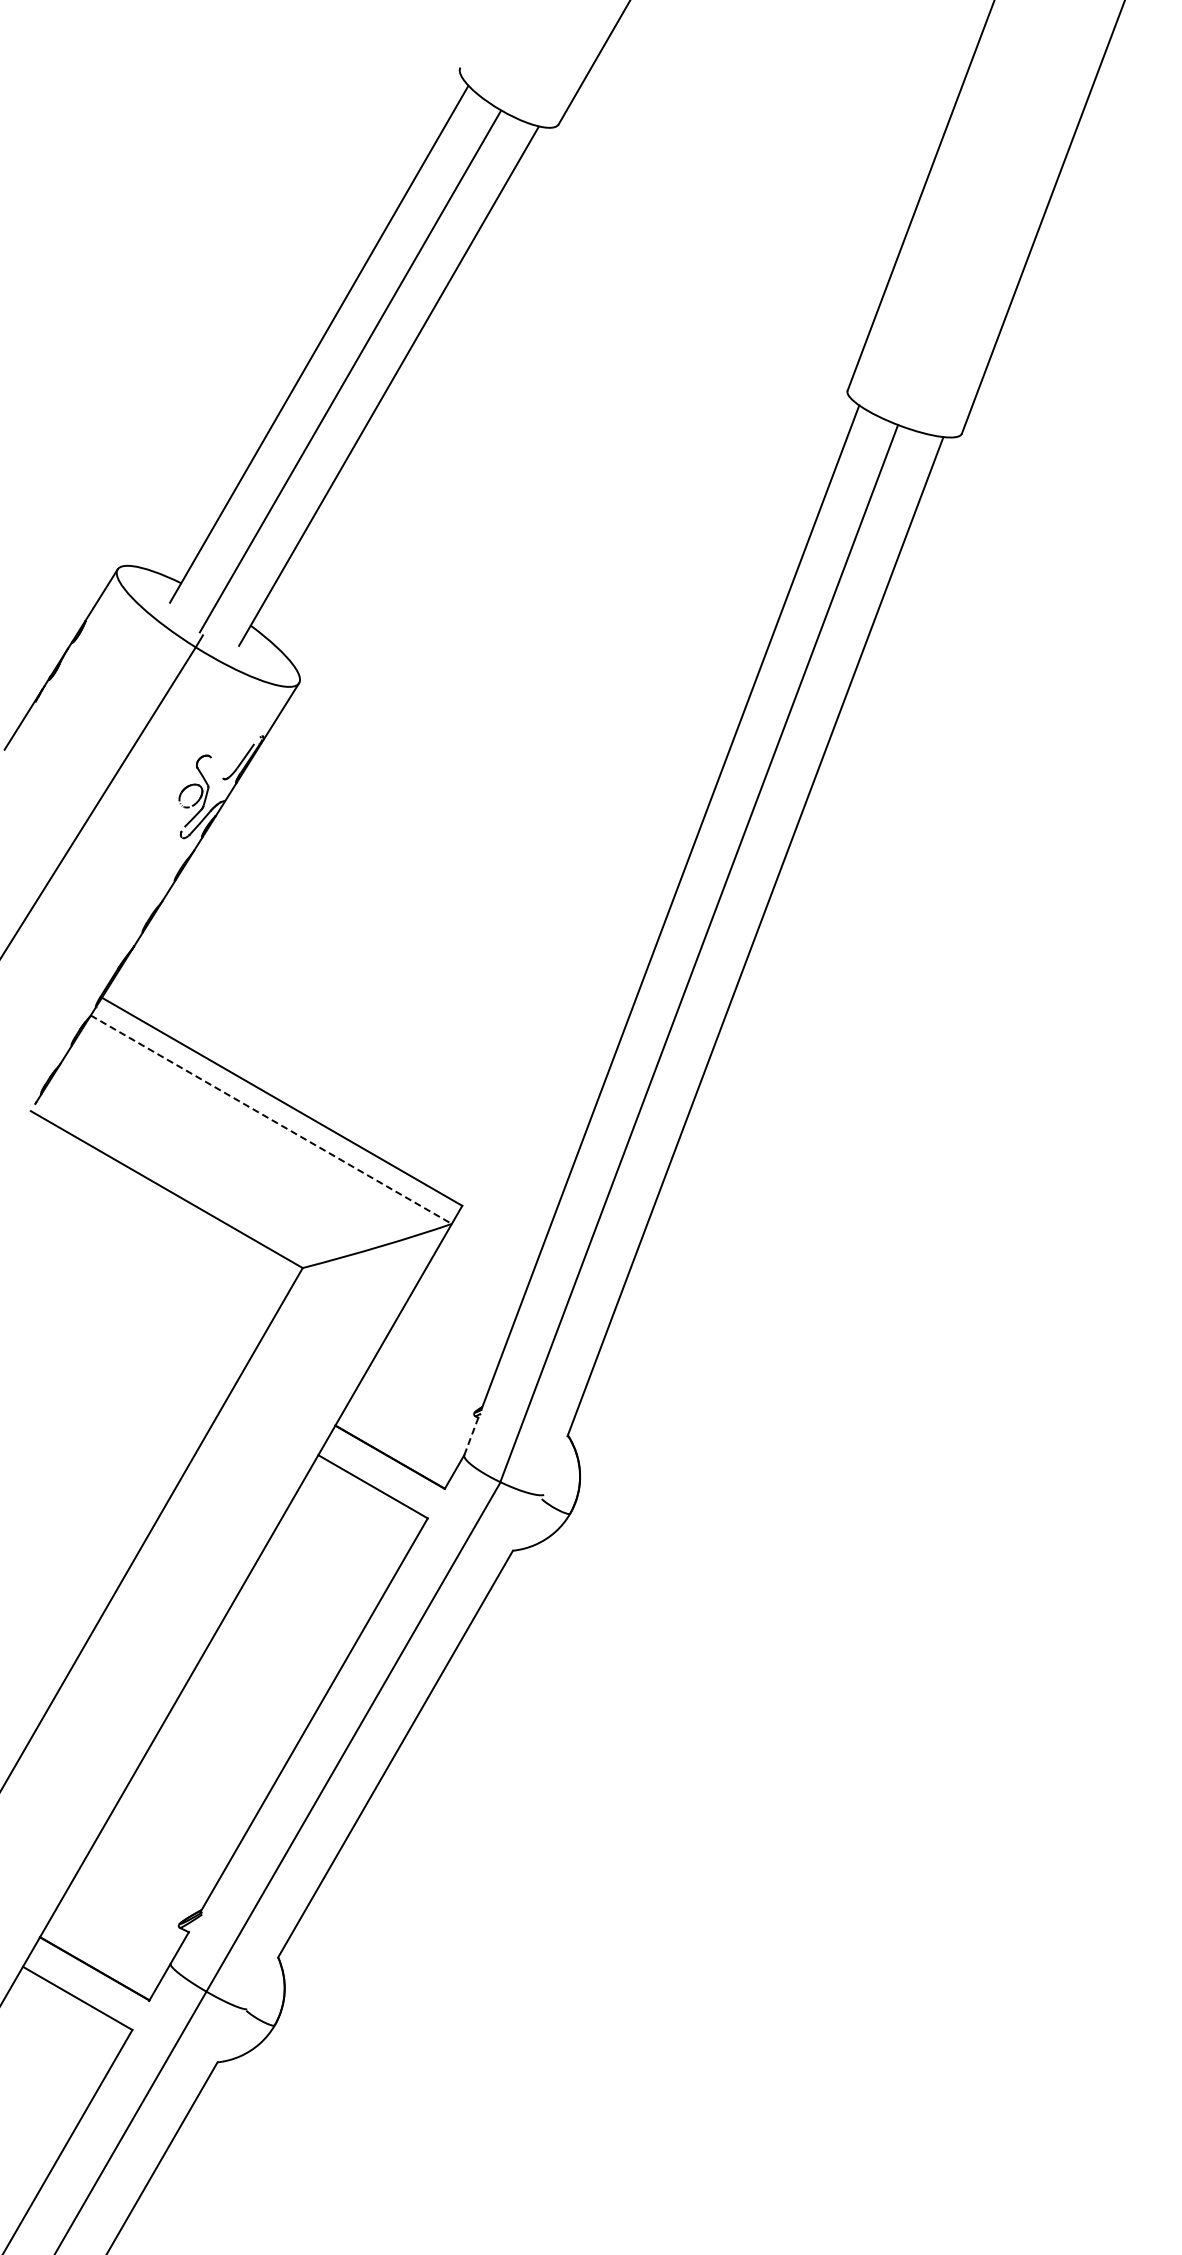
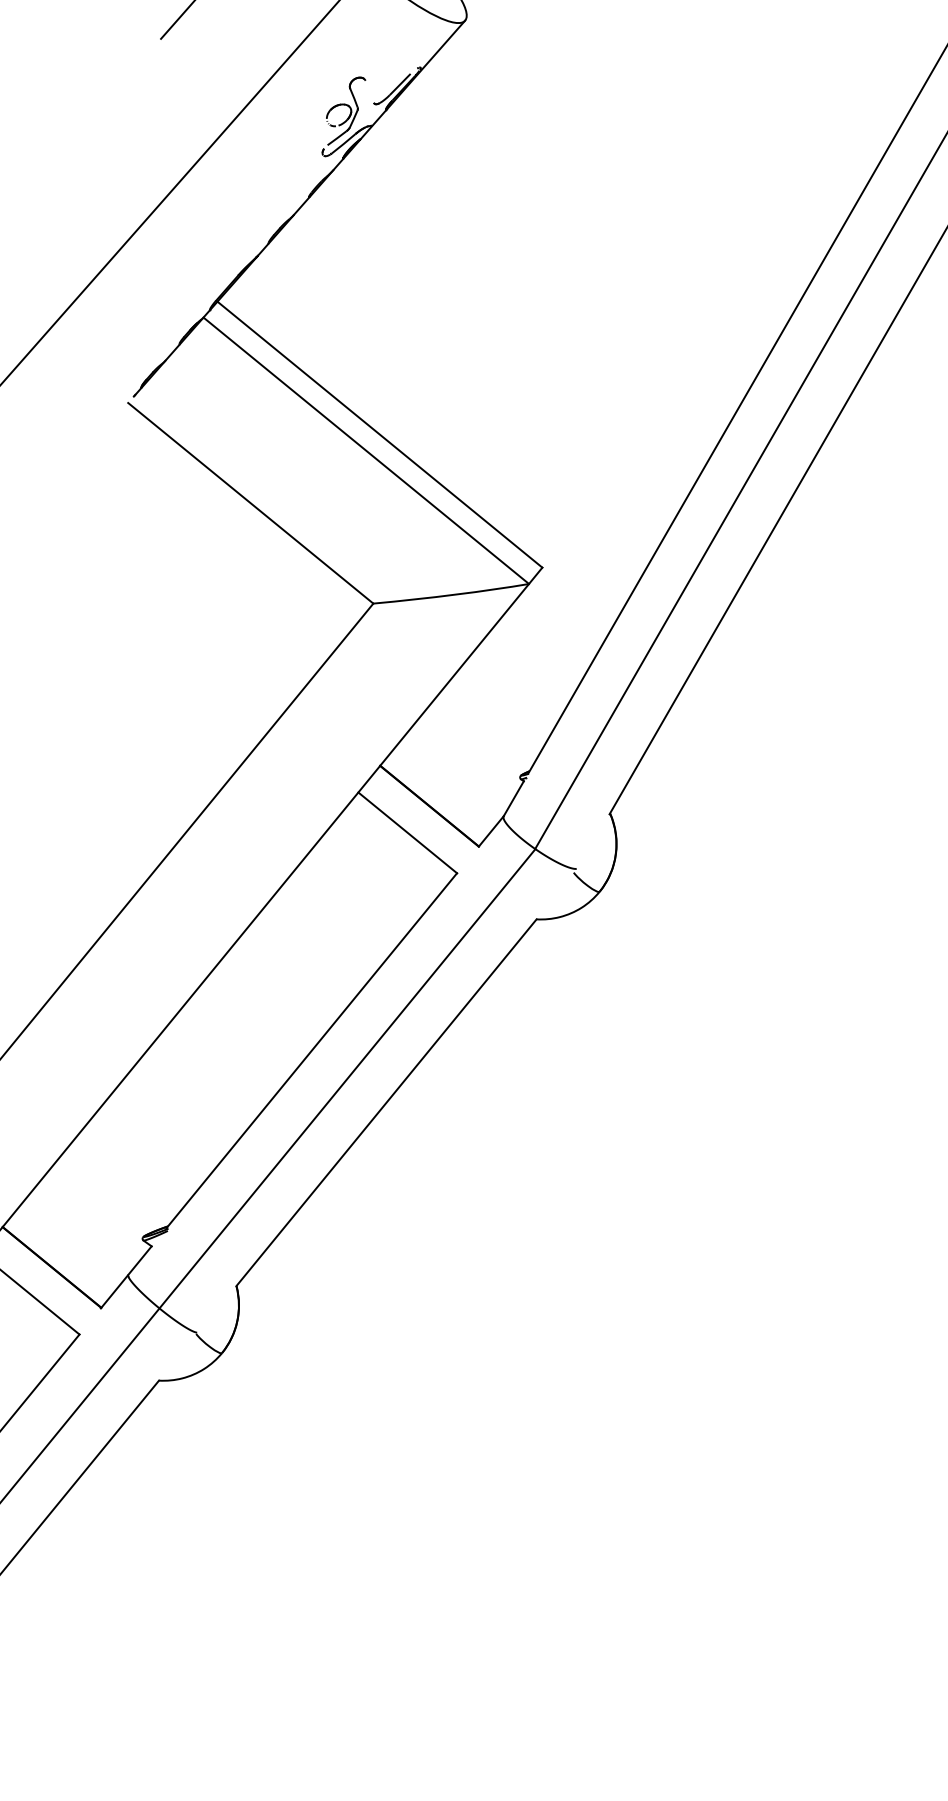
line: (271, 1119) -> (366, 450), dashed -> solid
line: (471, 1436) -> (513, 798), dashed -> solid

